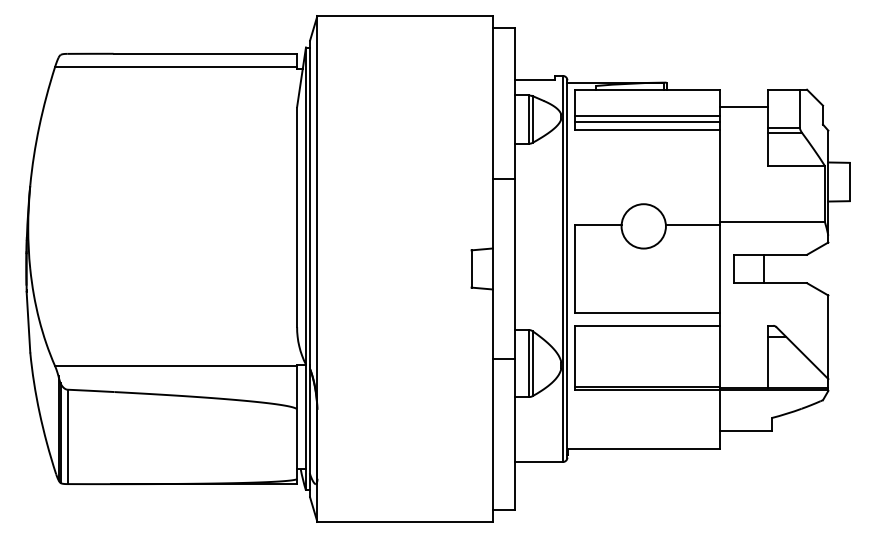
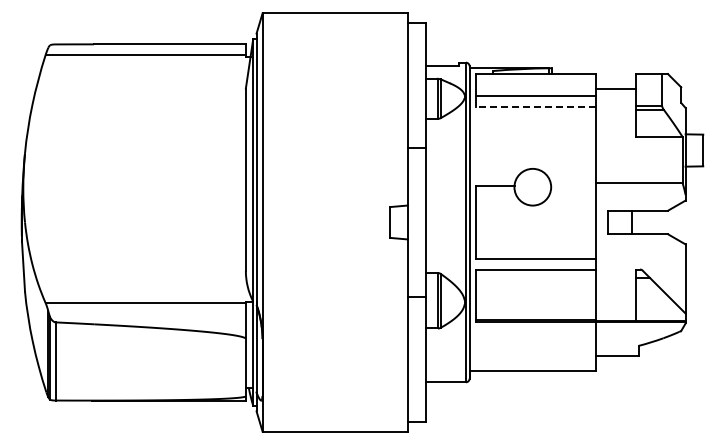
line: (647, 121) -> (535, 100), removed
line: (647, 130) -> (535, 107), solid -> dashed
line: (692, 224) -> (573, 185), removed

